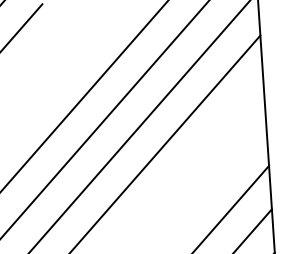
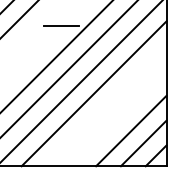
line: (75, 55) -> (60, 25), added

